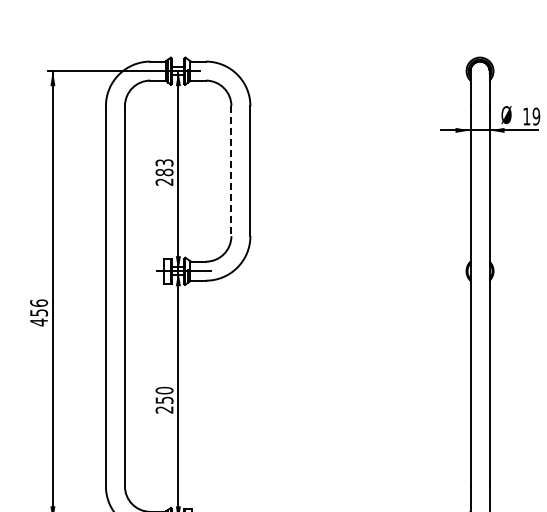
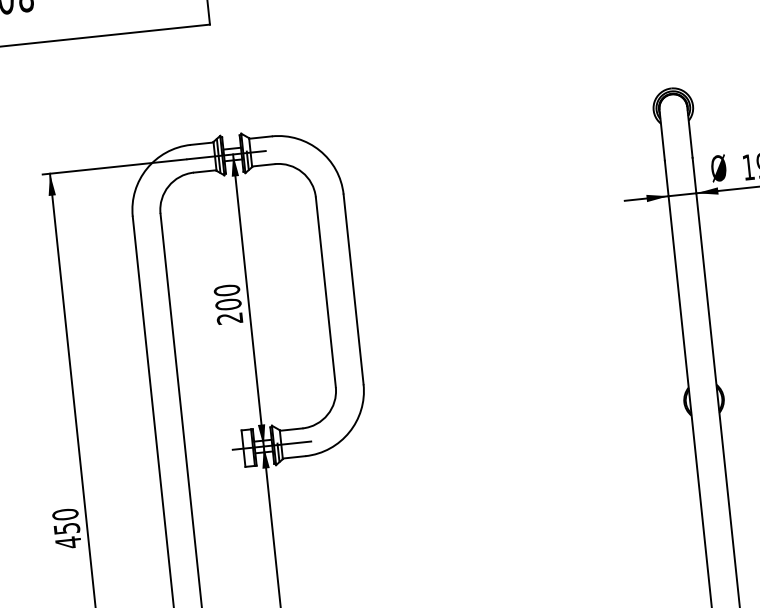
text: (164, 167) -> (227, 297), 283 -> 200
line: (231, 171) -> (326, 292), dashed -> solid
text: (38, 302) -> (64, 513), 456 -> 450

